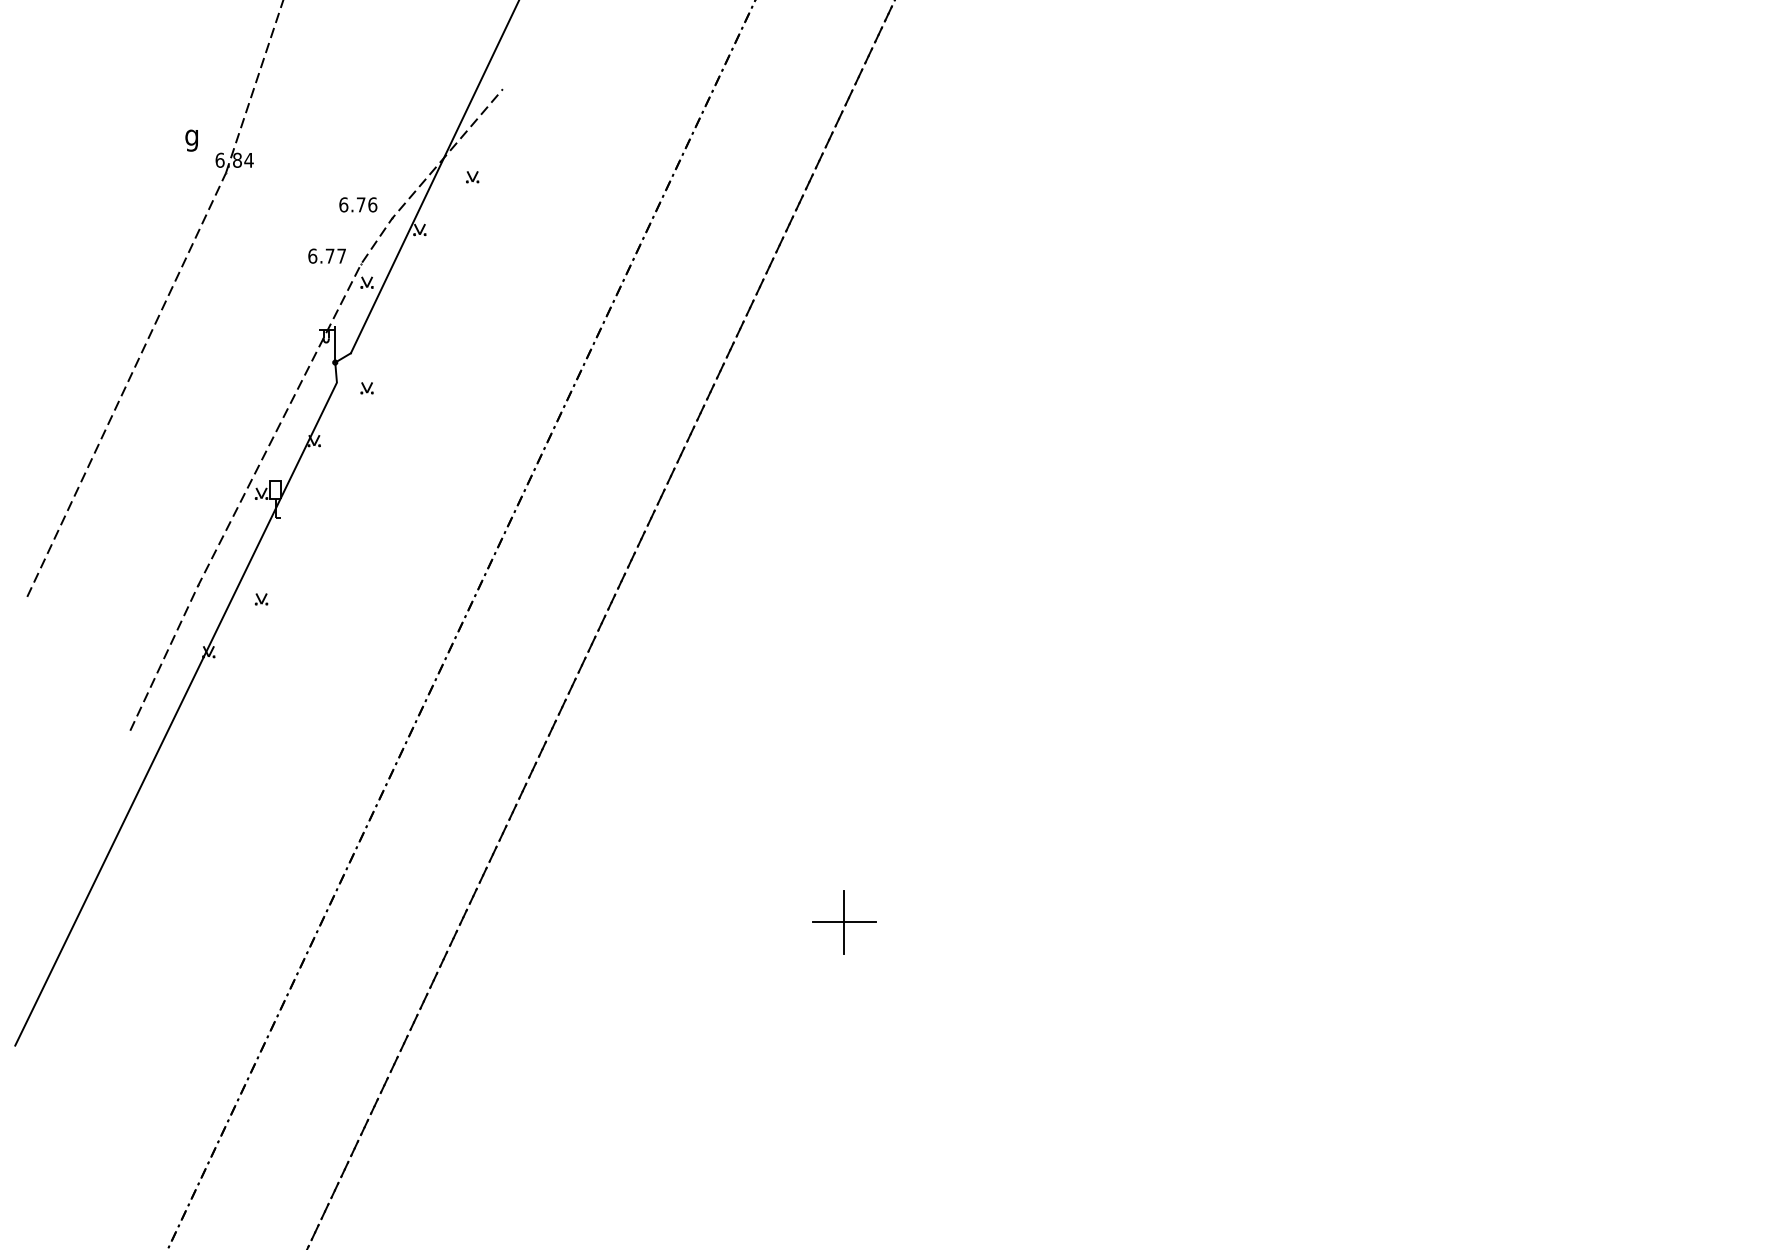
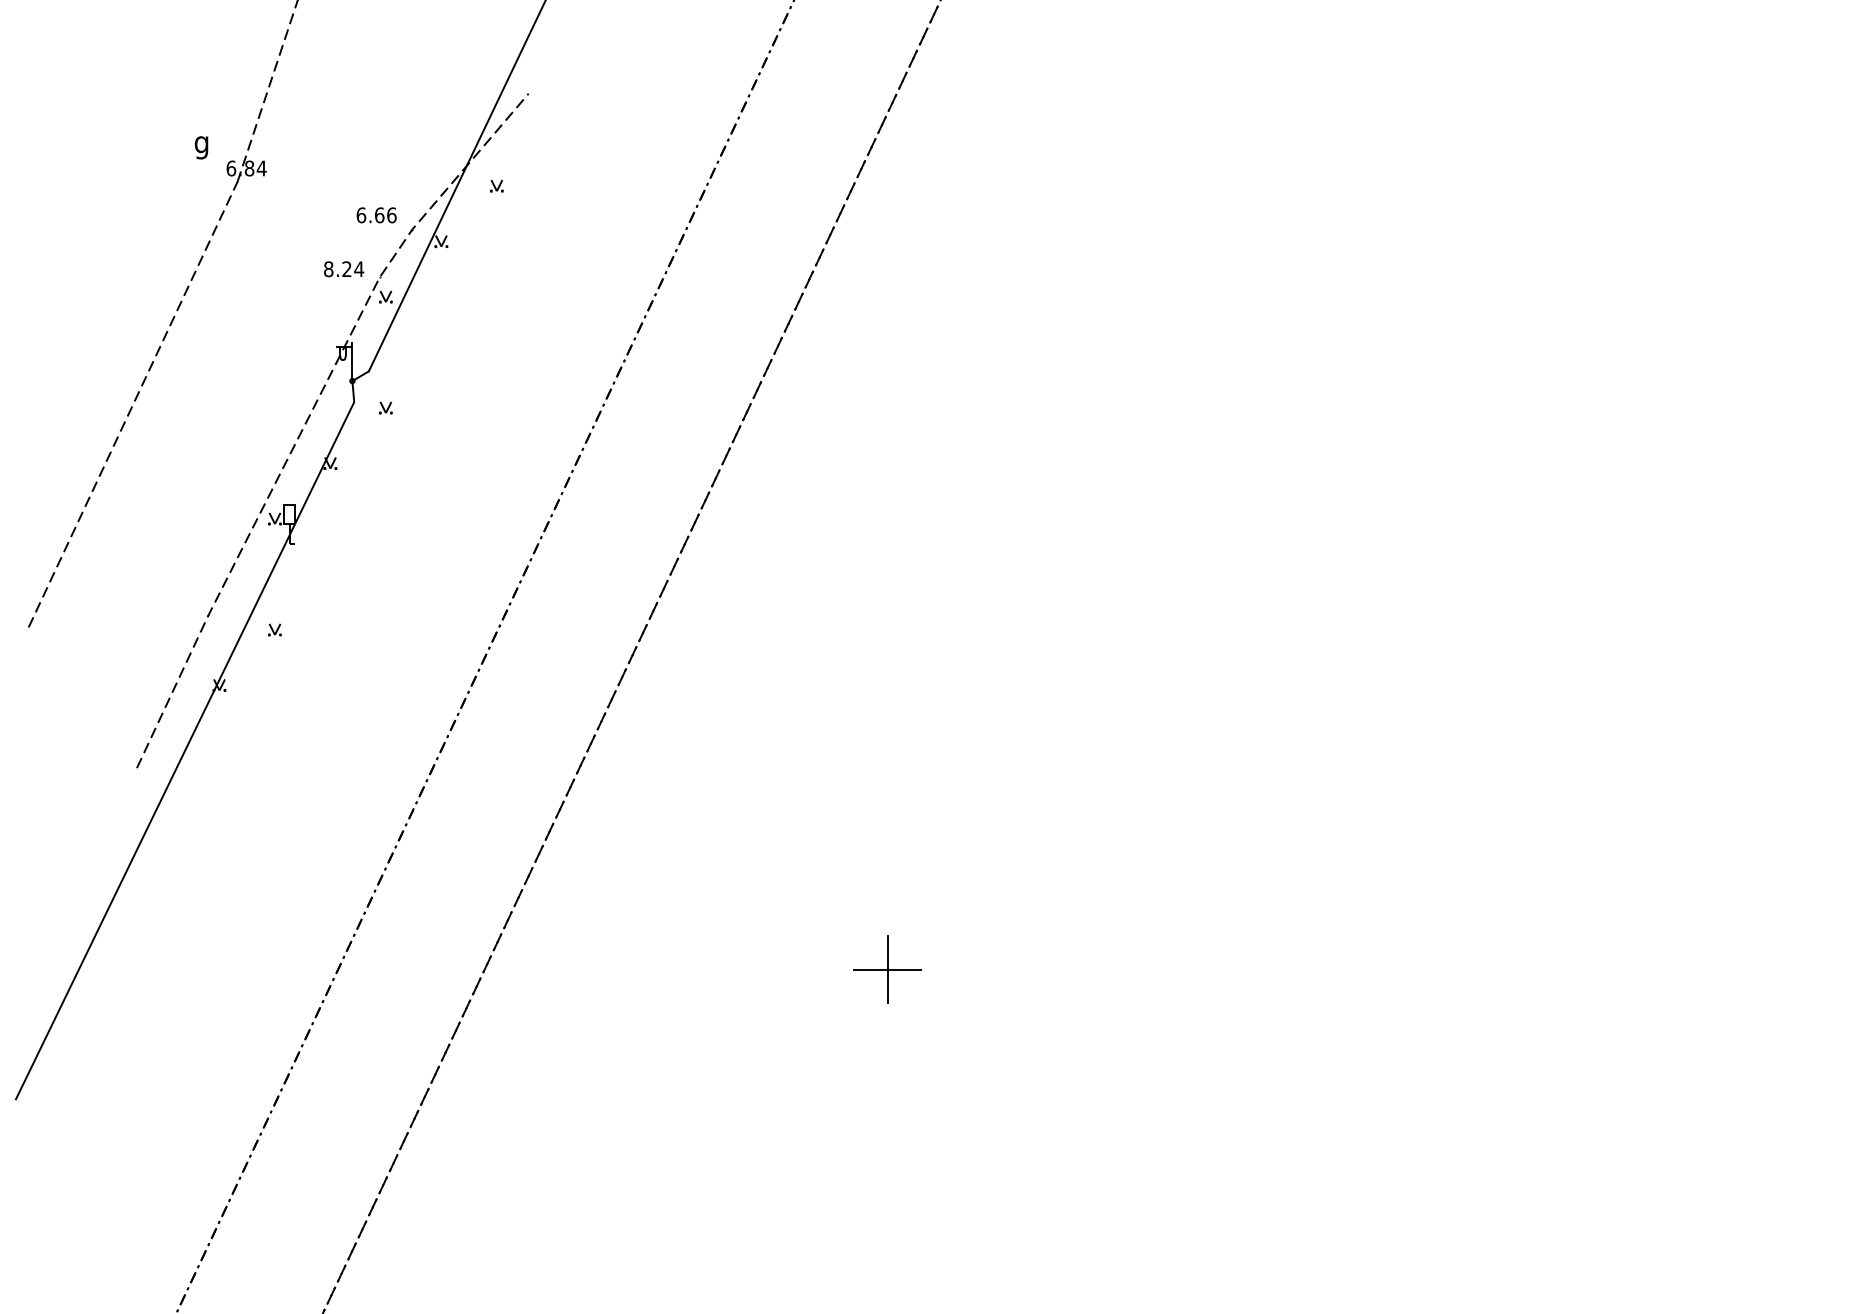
text: (361, 205) -> (379, 215), 6.76 -> 6.66
text: (327, 256) -> (344, 269), 6.77 -> 8.24

